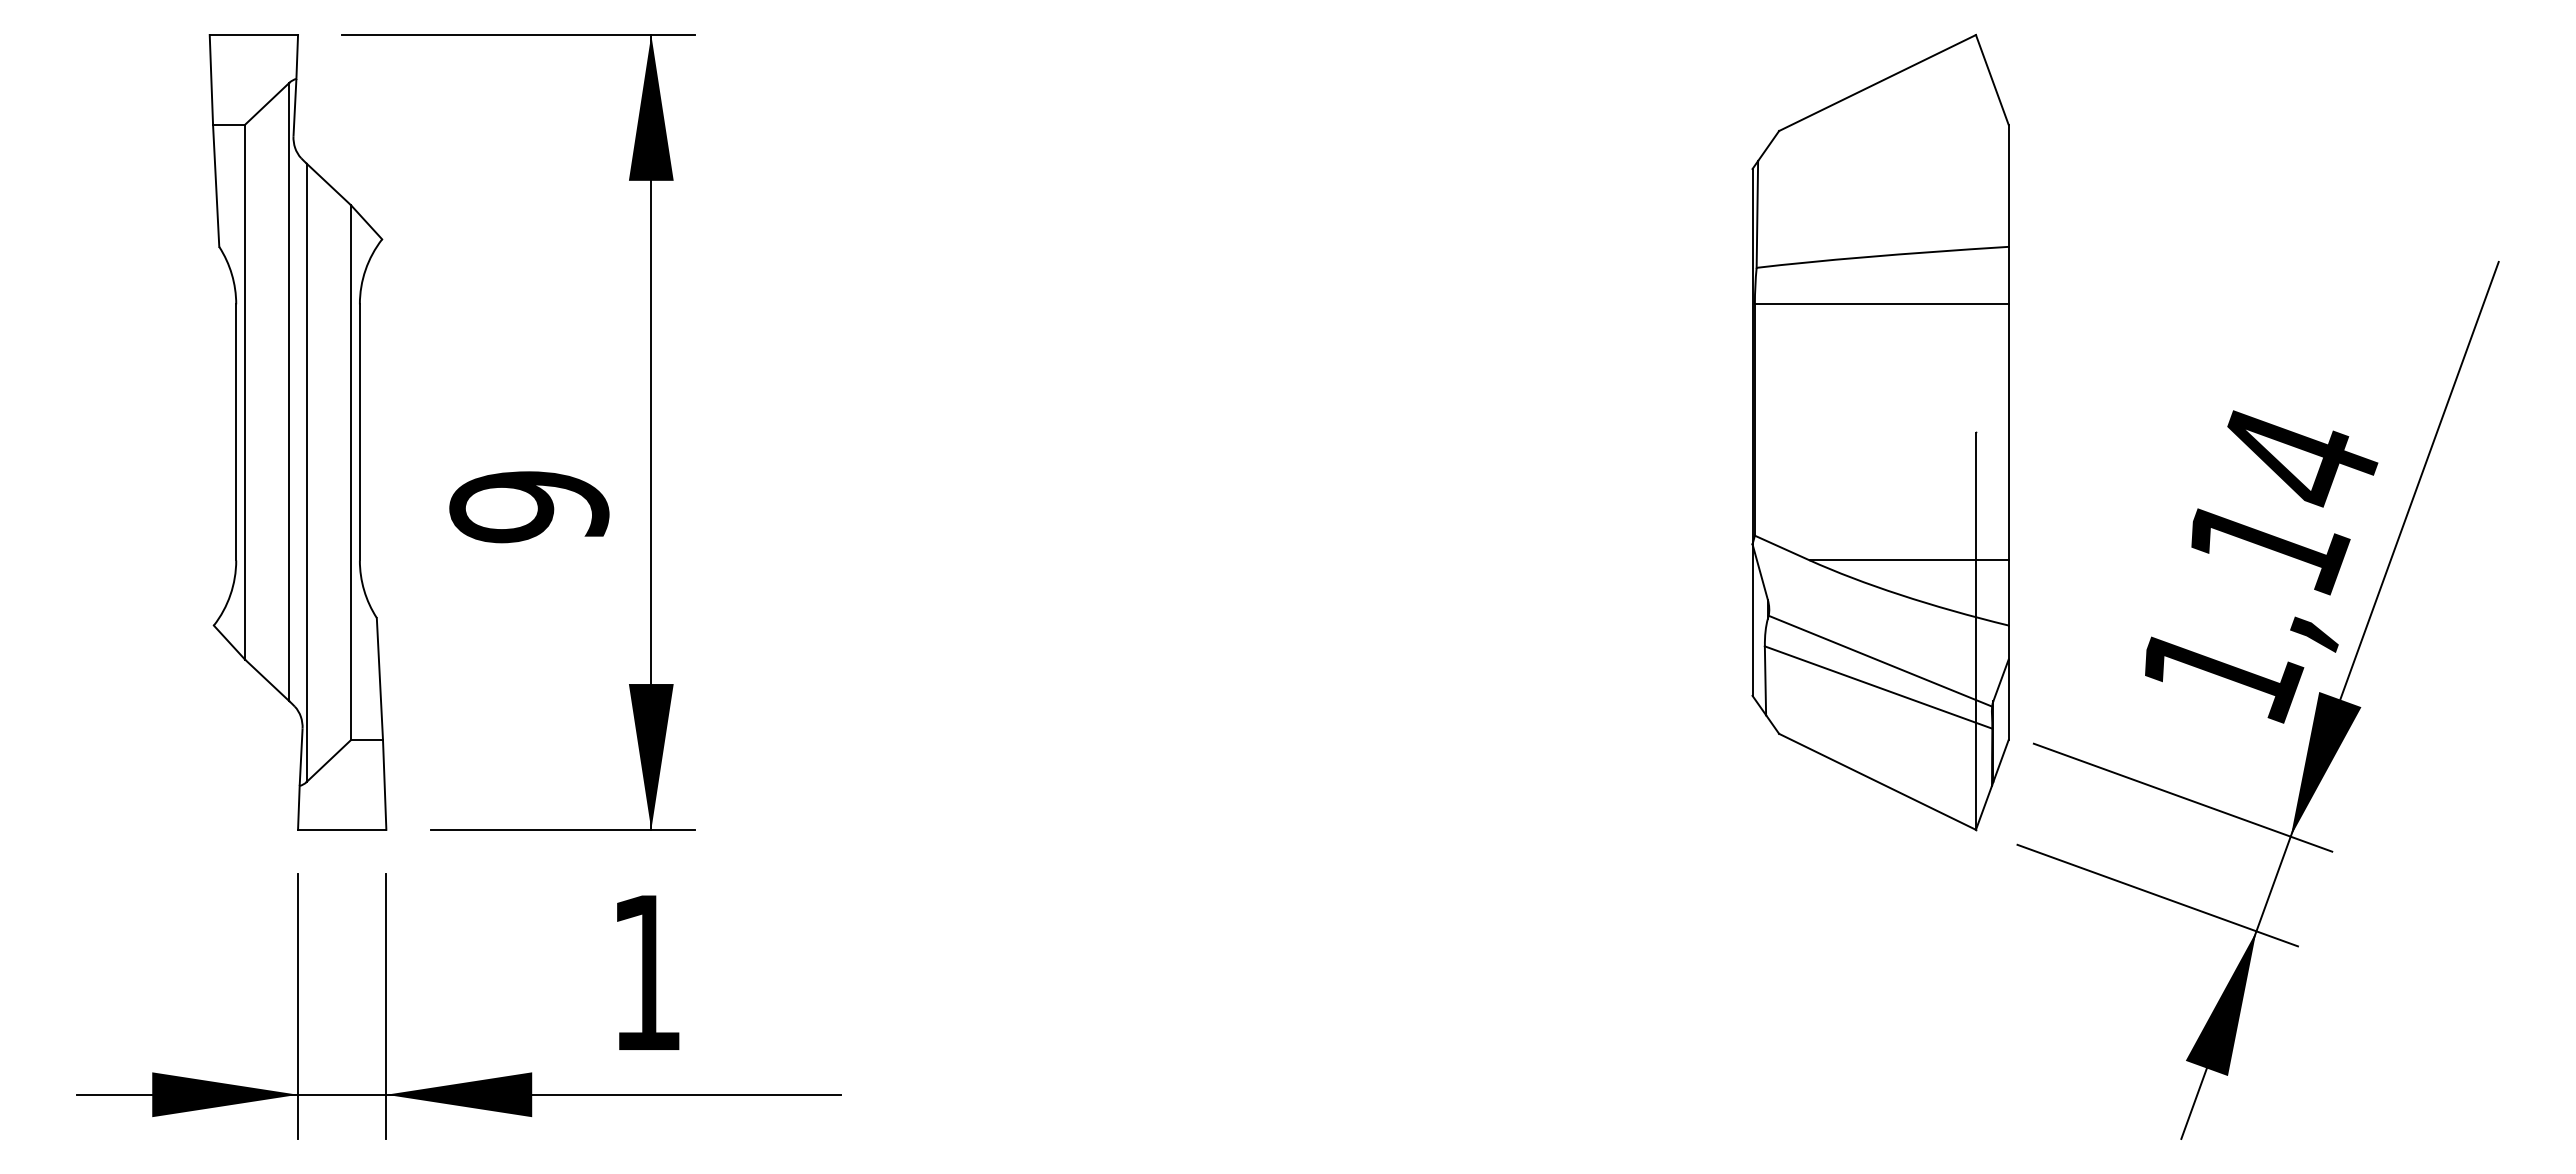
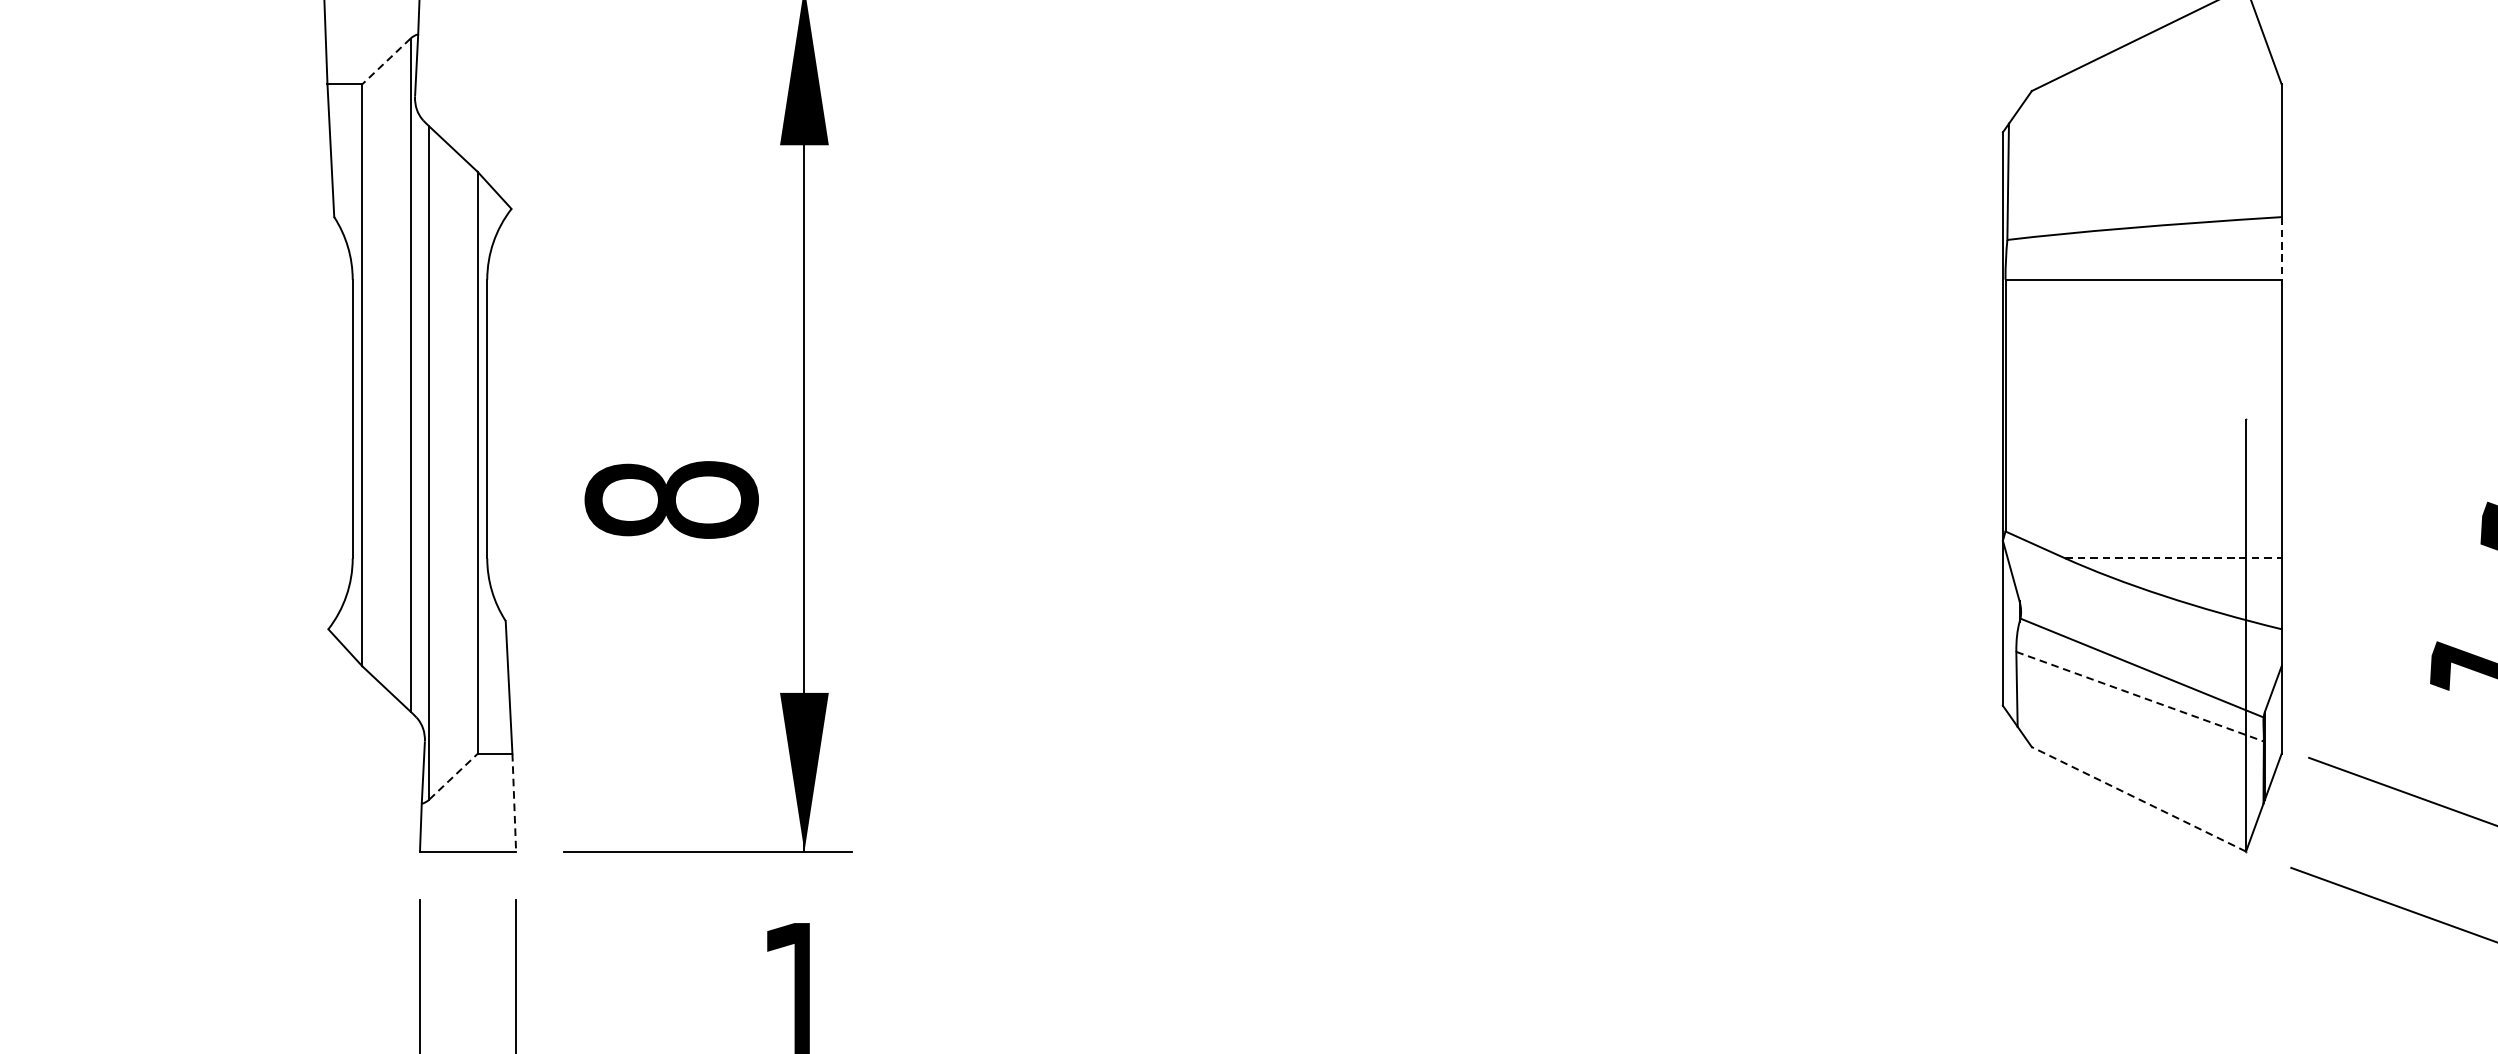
line: (267, 103) -> (386, 61), solid -> dashed
line: (2008, 275) -> (2281, 248), solid -> dashed
text: (529, 507) -> (671, 500), 9 -> 8
line: (1909, 560) -> (2173, 558), solid -> dashed
line: (1878, 687) -> (2139, 696), solid -> dashed
line: (328, 761) -> (453, 777), solid -> dashed
line: (1877, 781) -> (2138, 798), solid -> dashed
line: (384, 784) -> (514, 802), solid -> dashed

